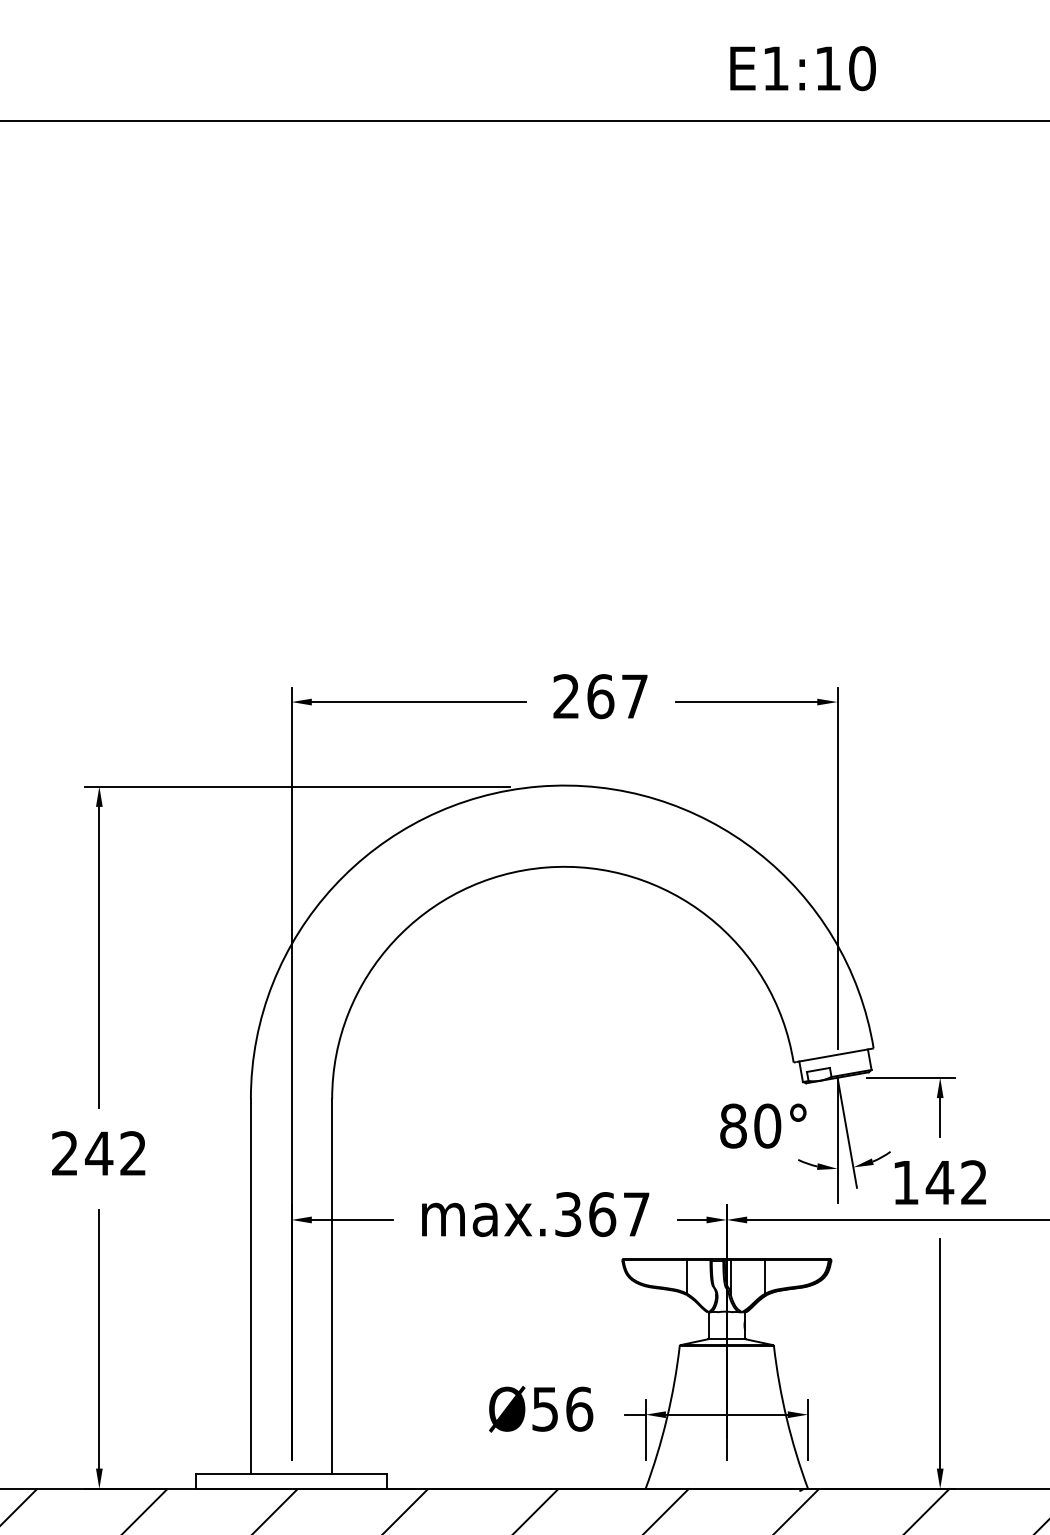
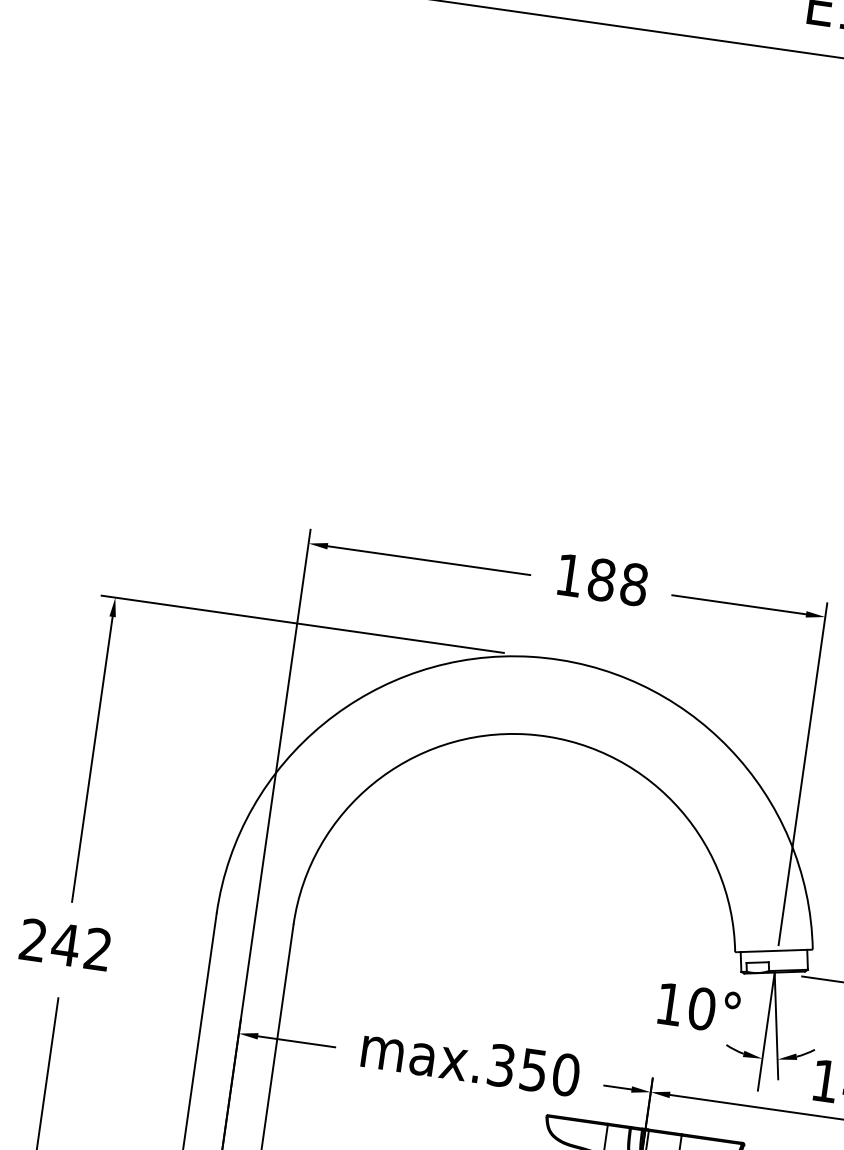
text: (600, 696) -> (601, 579), 267 -> 188
text: (733, 1125) -> (669, 1003), 80° -> 10°
text: (619, 1214) -> (549, 1072), max.367 -> max.350

